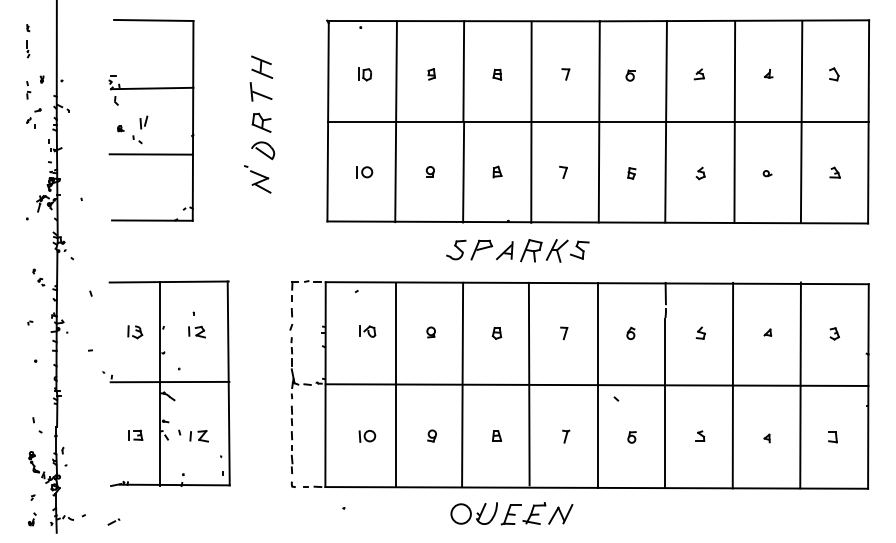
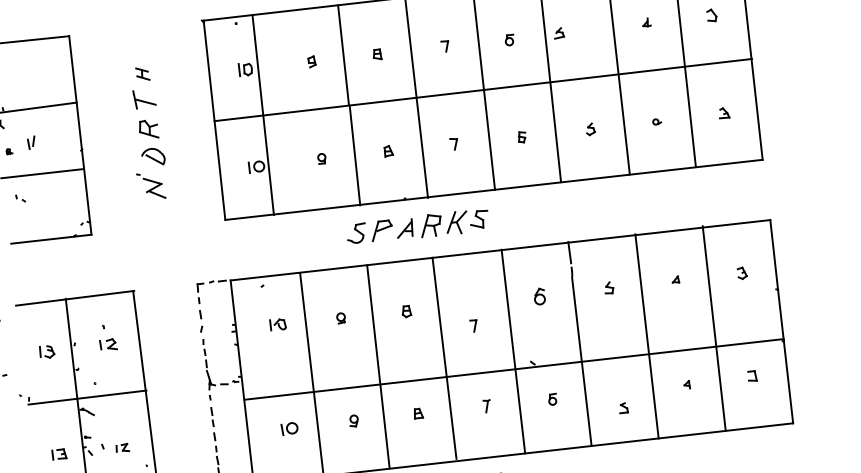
part: (262, 66) -> (143, 73), size x0.6
part: (698, 74) -> (558, 33), moved
line: (395, 121) -> (262, 115), moved
part: (137, 139) -> (20, 198), moved
part: (630, 332) -> (539, 295), size x1.4
part: (564, 333) -> (474, 326), moved
line: (596, 384) -> (513, 368), moved
part: (700, 435) -> (623, 407), moved
part: (198, 436) -> (121, 448), size x0.7

